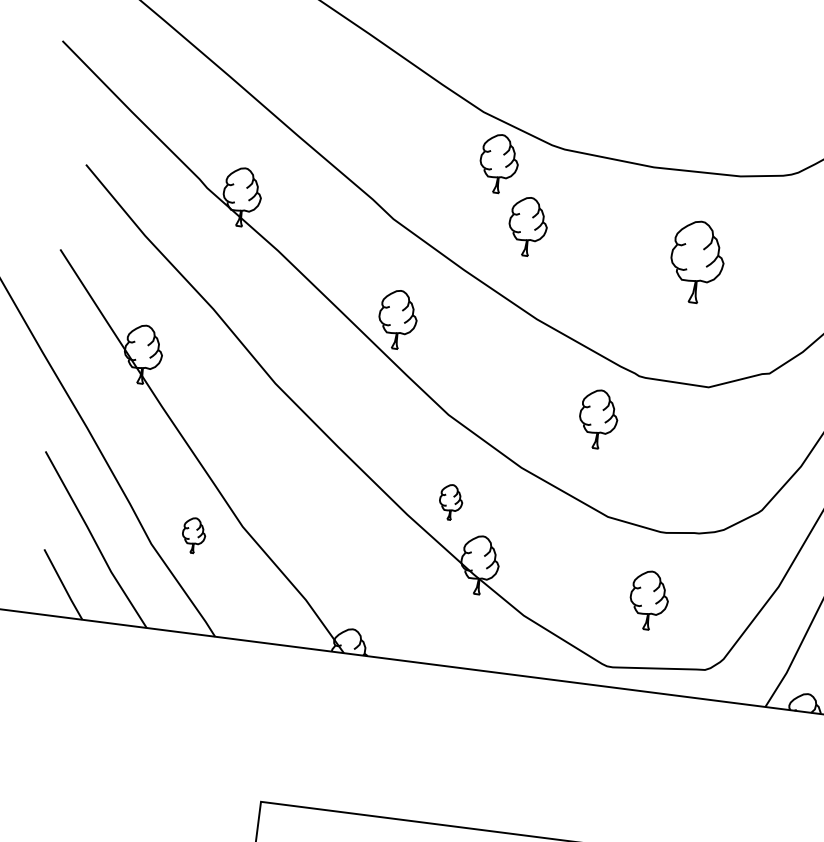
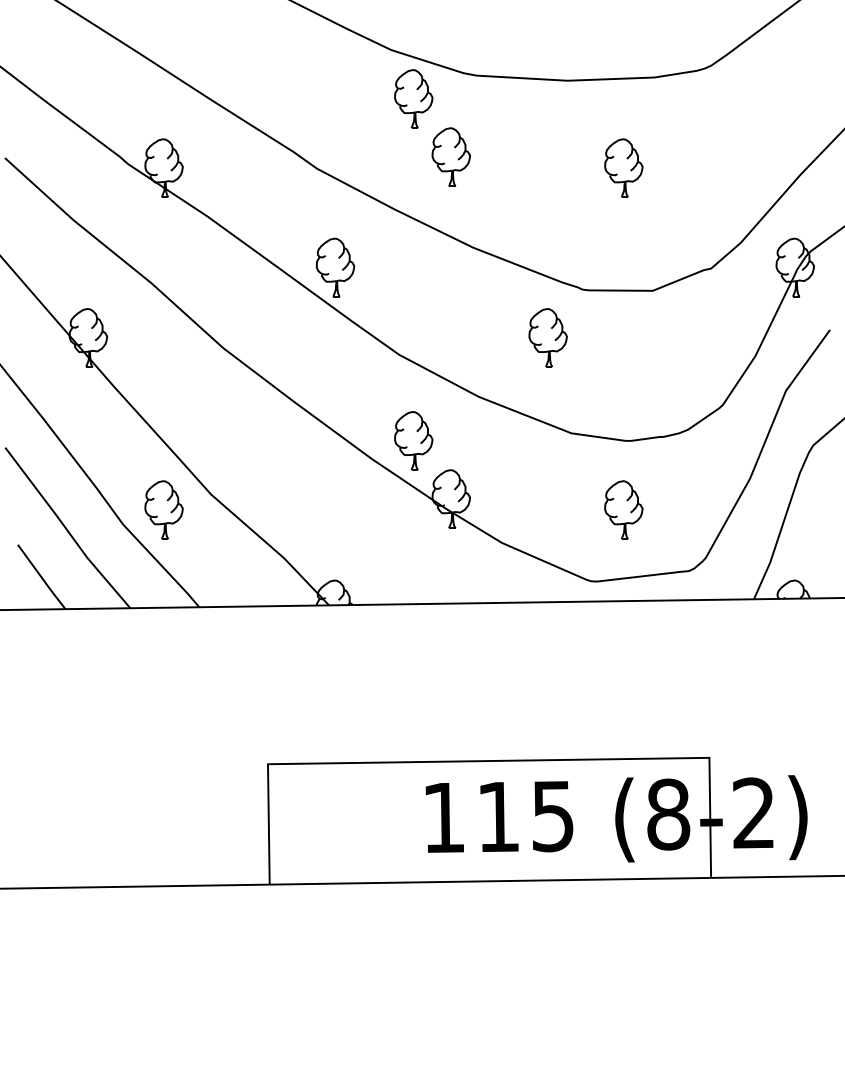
part: (697, 261) -> (623, 167), size x0.71
part: (450, 501) -> (413, 440), size x1.67
part: (193, 534) -> (163, 509), size x1.67

